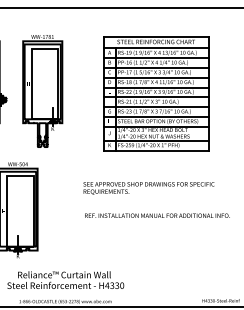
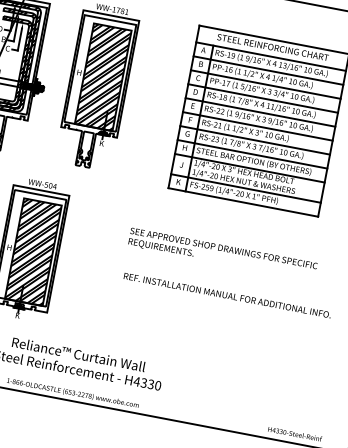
hatch: (45, 83) -> (103, 76), added
hatch: (20, 211) -> (33, 252), added

